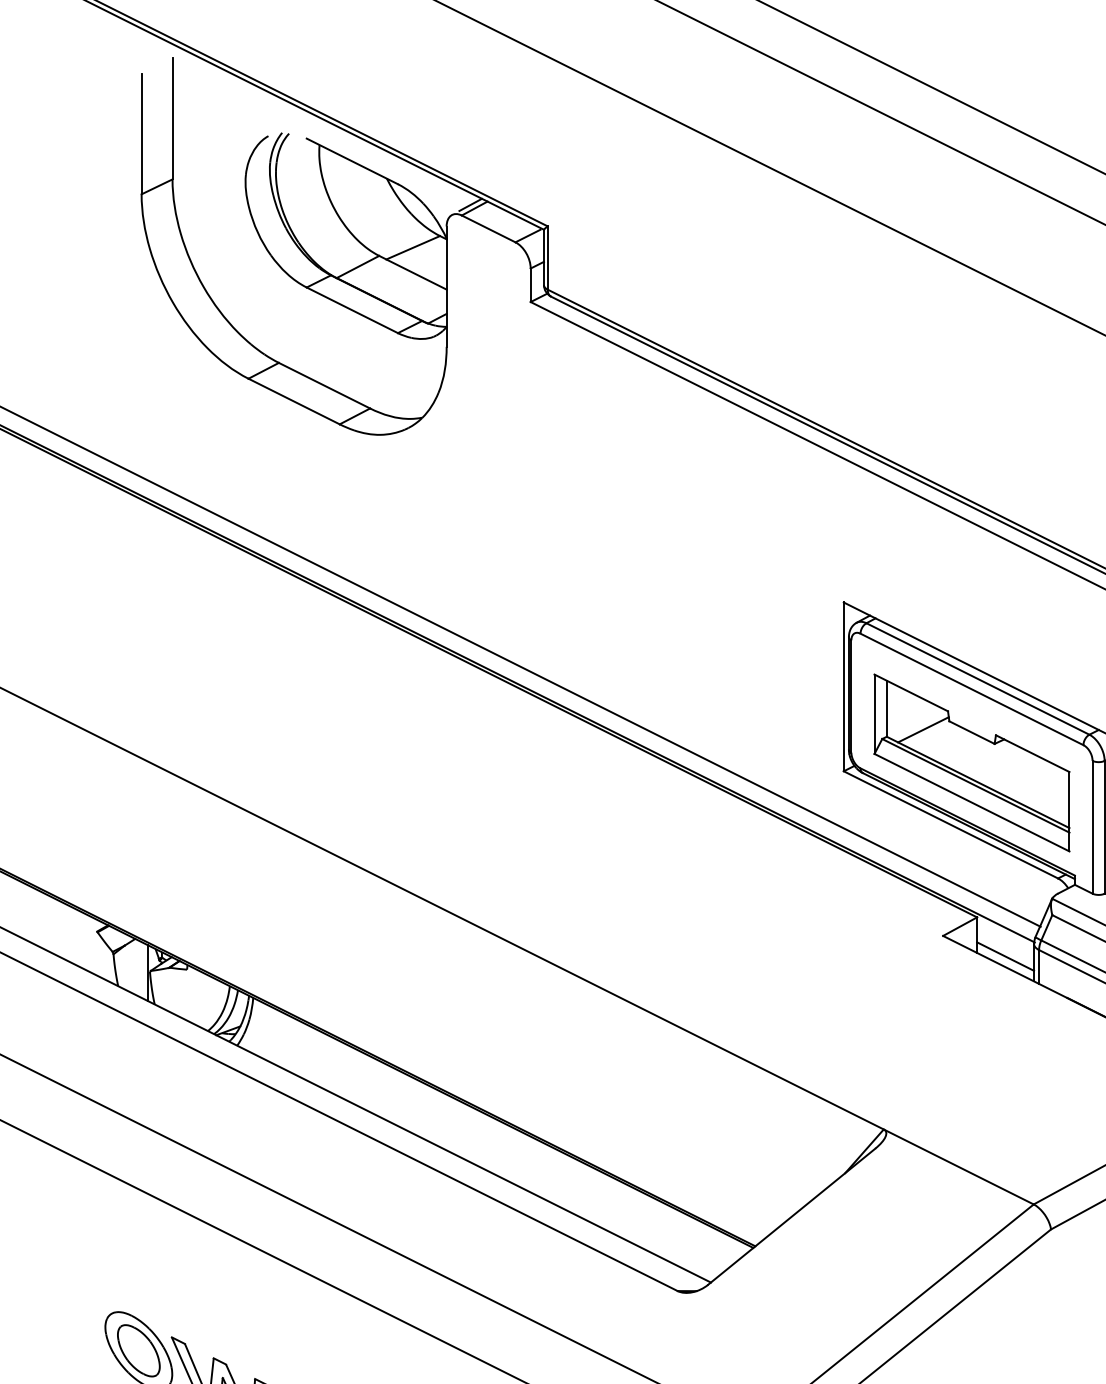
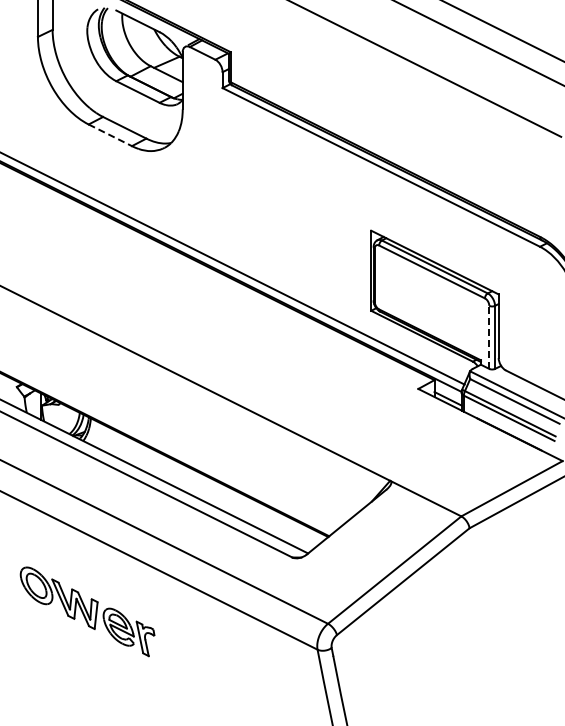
line: (294, 401) -> (110, 135), solid -> dashed
part: (970, 762) -> (431, 306), removed
line: (1092, 827) -> (489, 337), solid -> dashed

